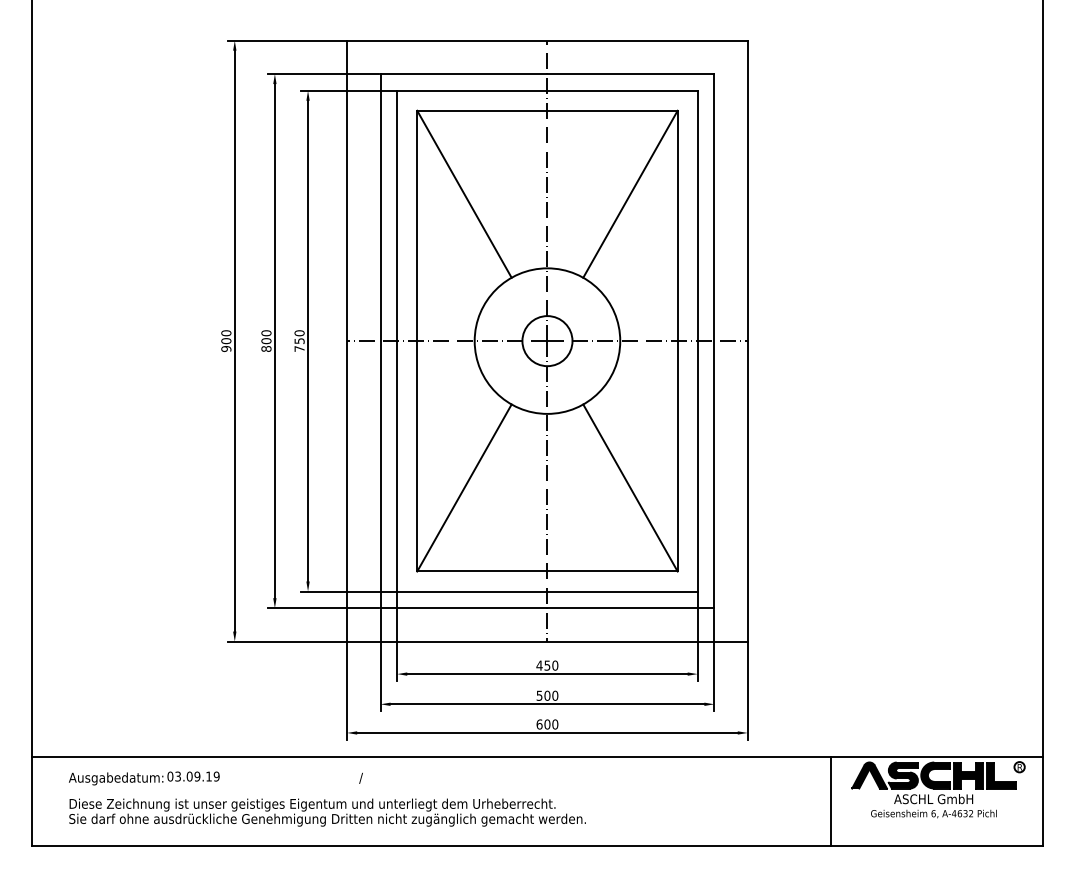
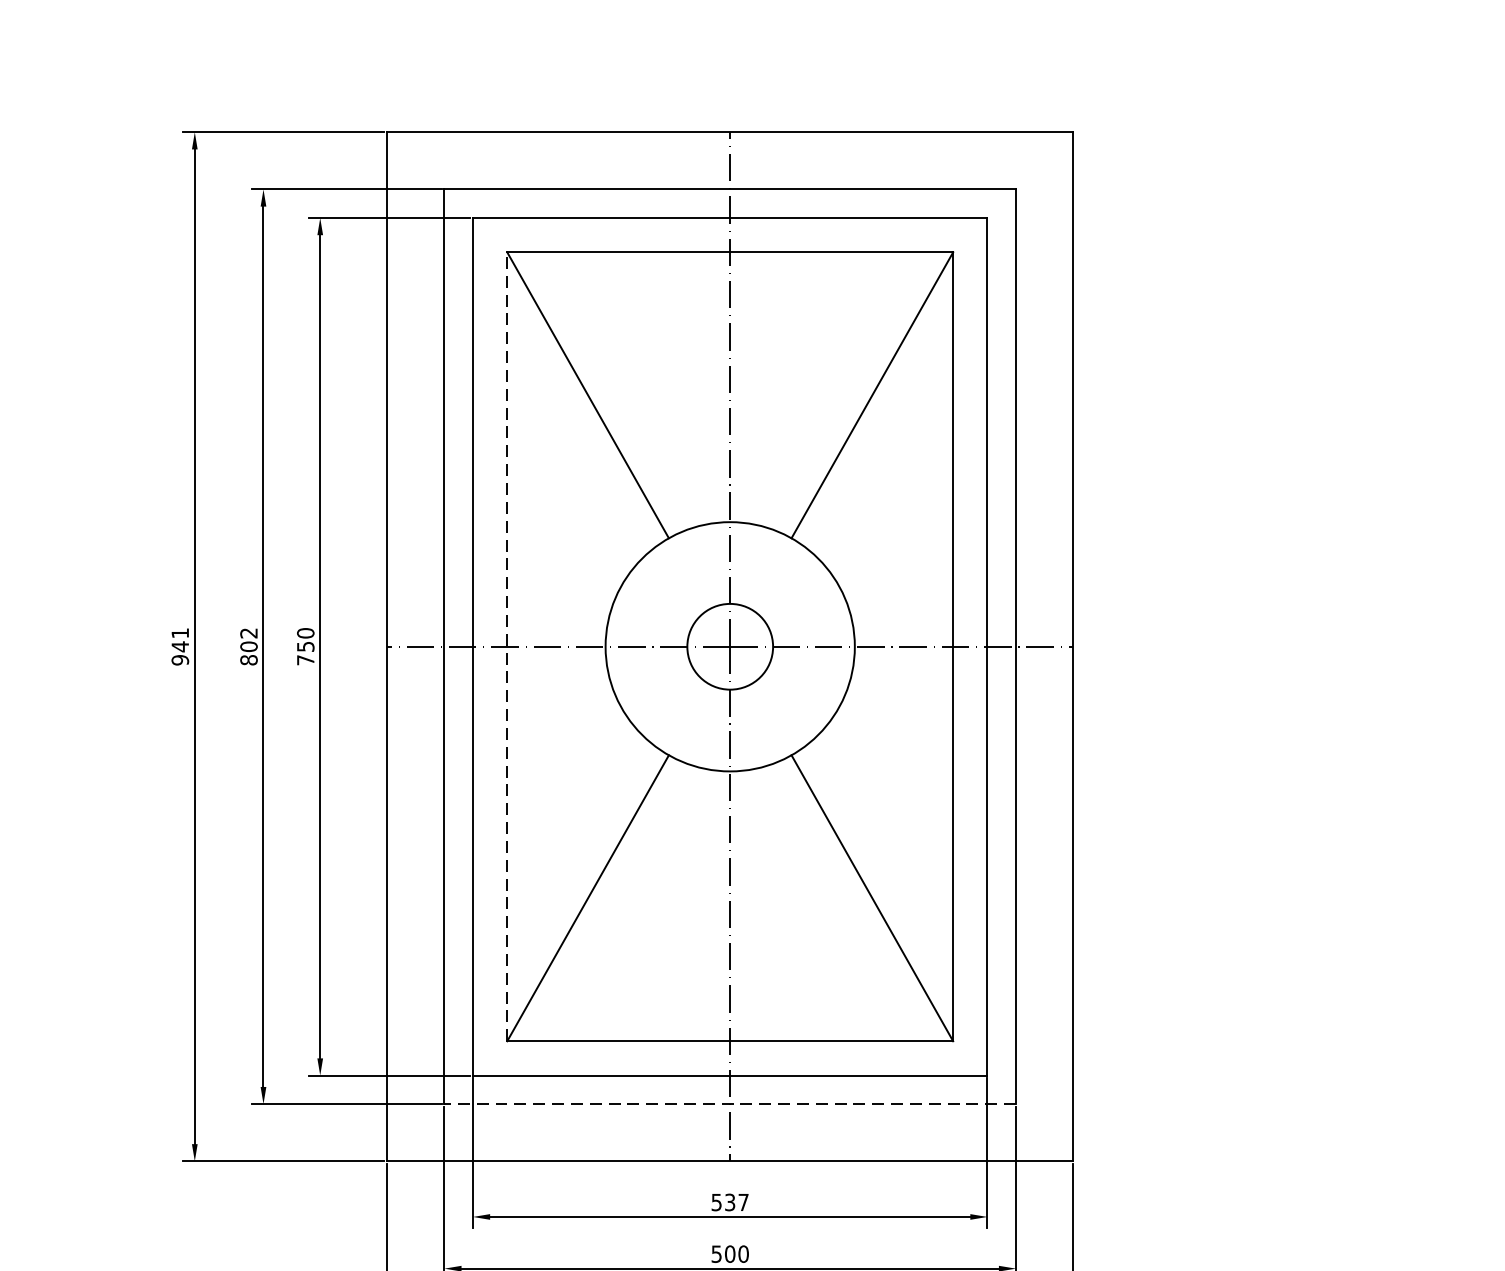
text: (266, 333) -> (249, 633), 800 -> 802
text: (226, 337) -> (180, 640), 900 -> 941
line: (417, 340) -> (507, 645), solid -> dashed
line: (547, 608) -> (730, 1104), solid -> dashed
text: (547, 665) -> (730, 1202), 450 -> 537

